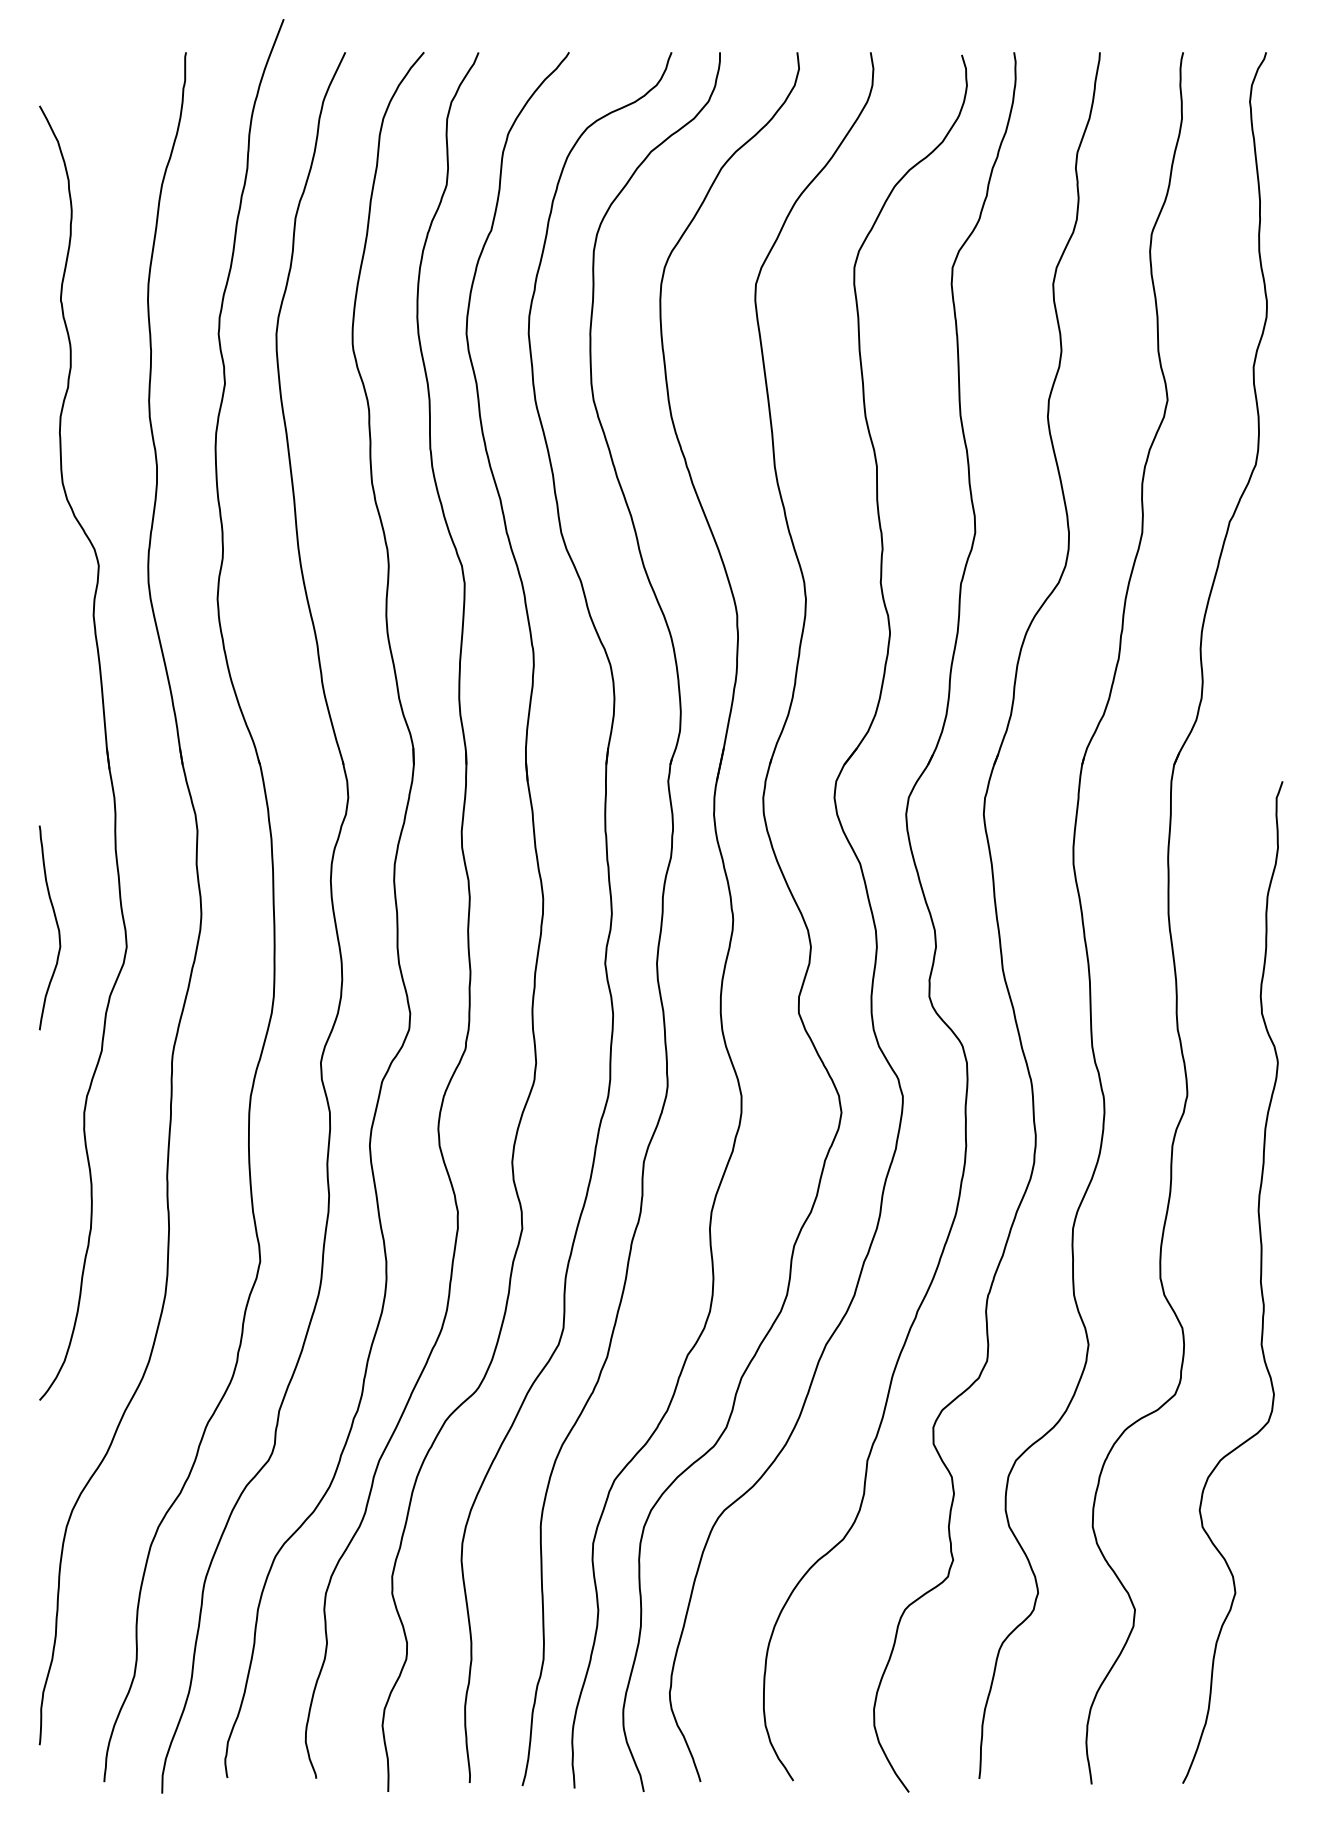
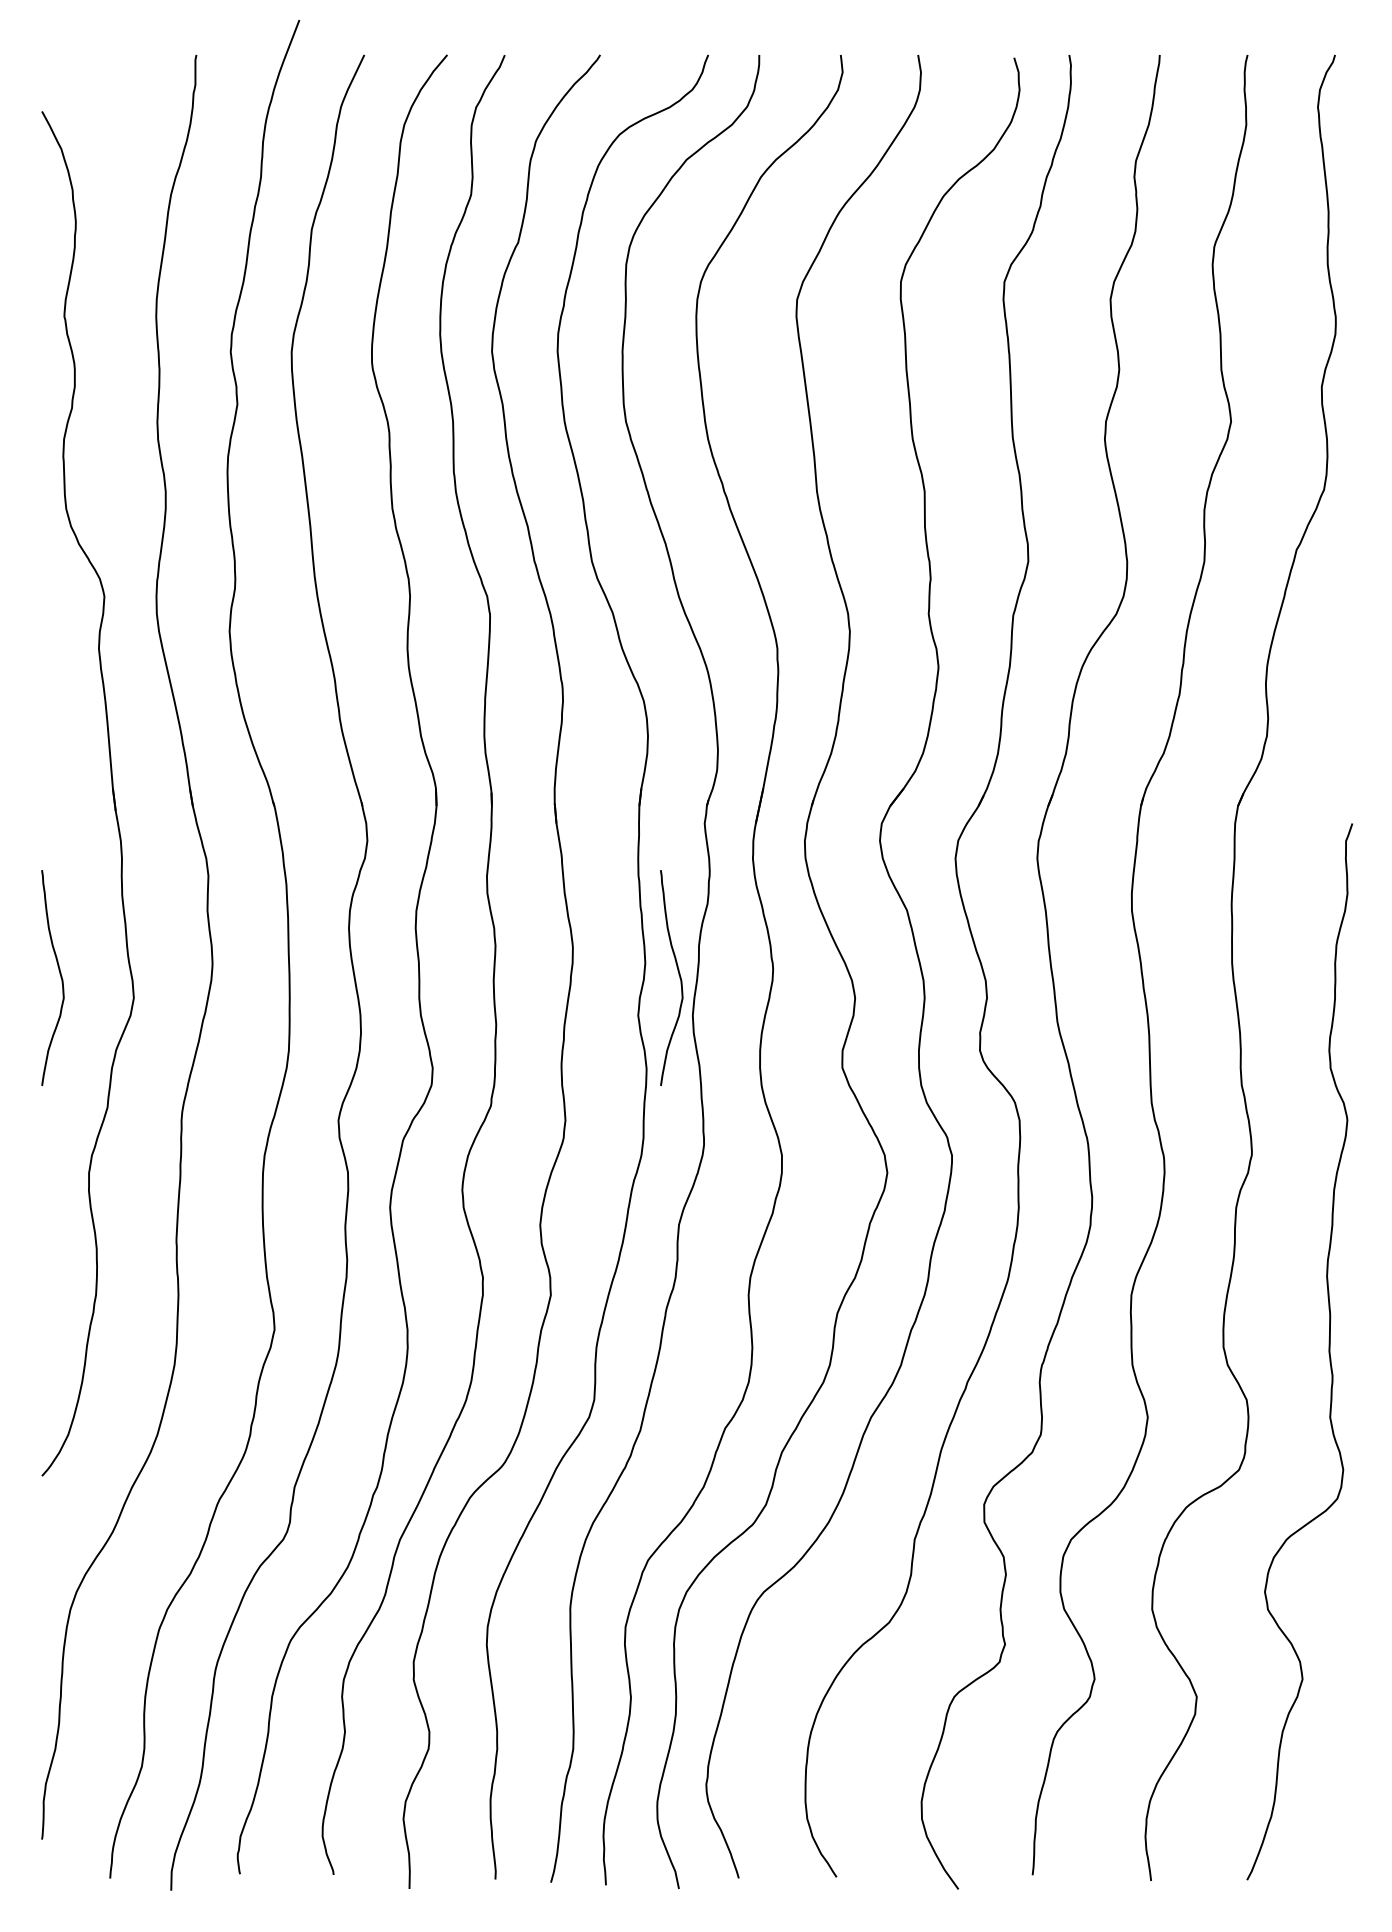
curve: (643, 925) -> (678, 975), added

